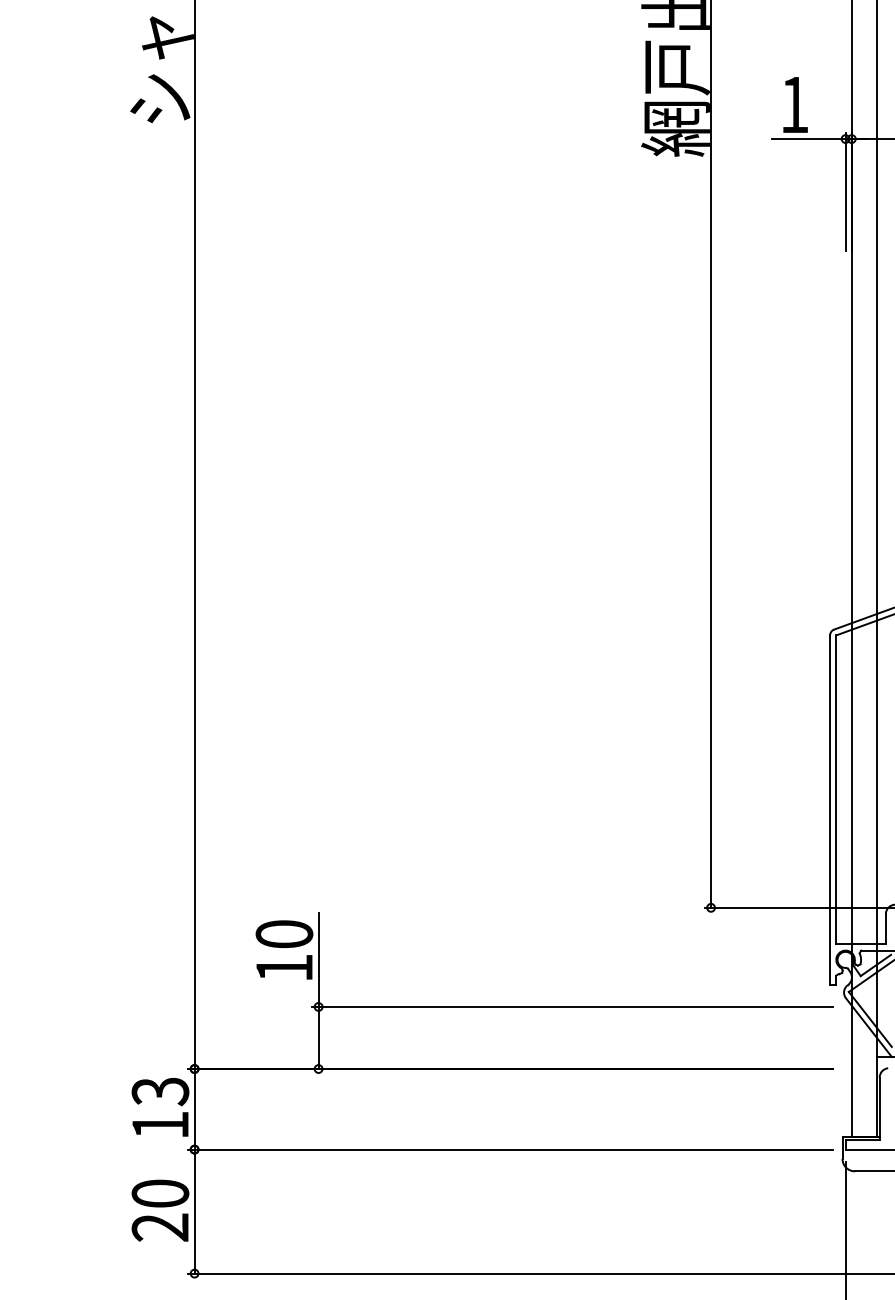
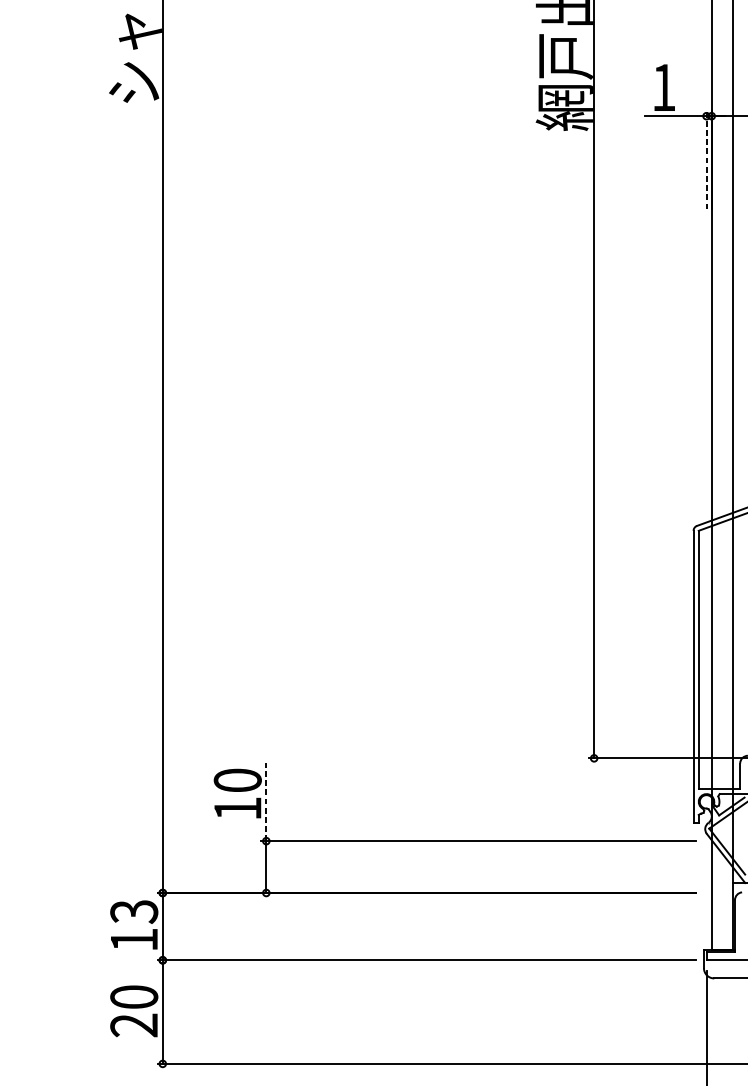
line: (845, 191) -> (706, 160), solid -> dashed
line: (318, 960) -> (266, 802), solid -> dashed

